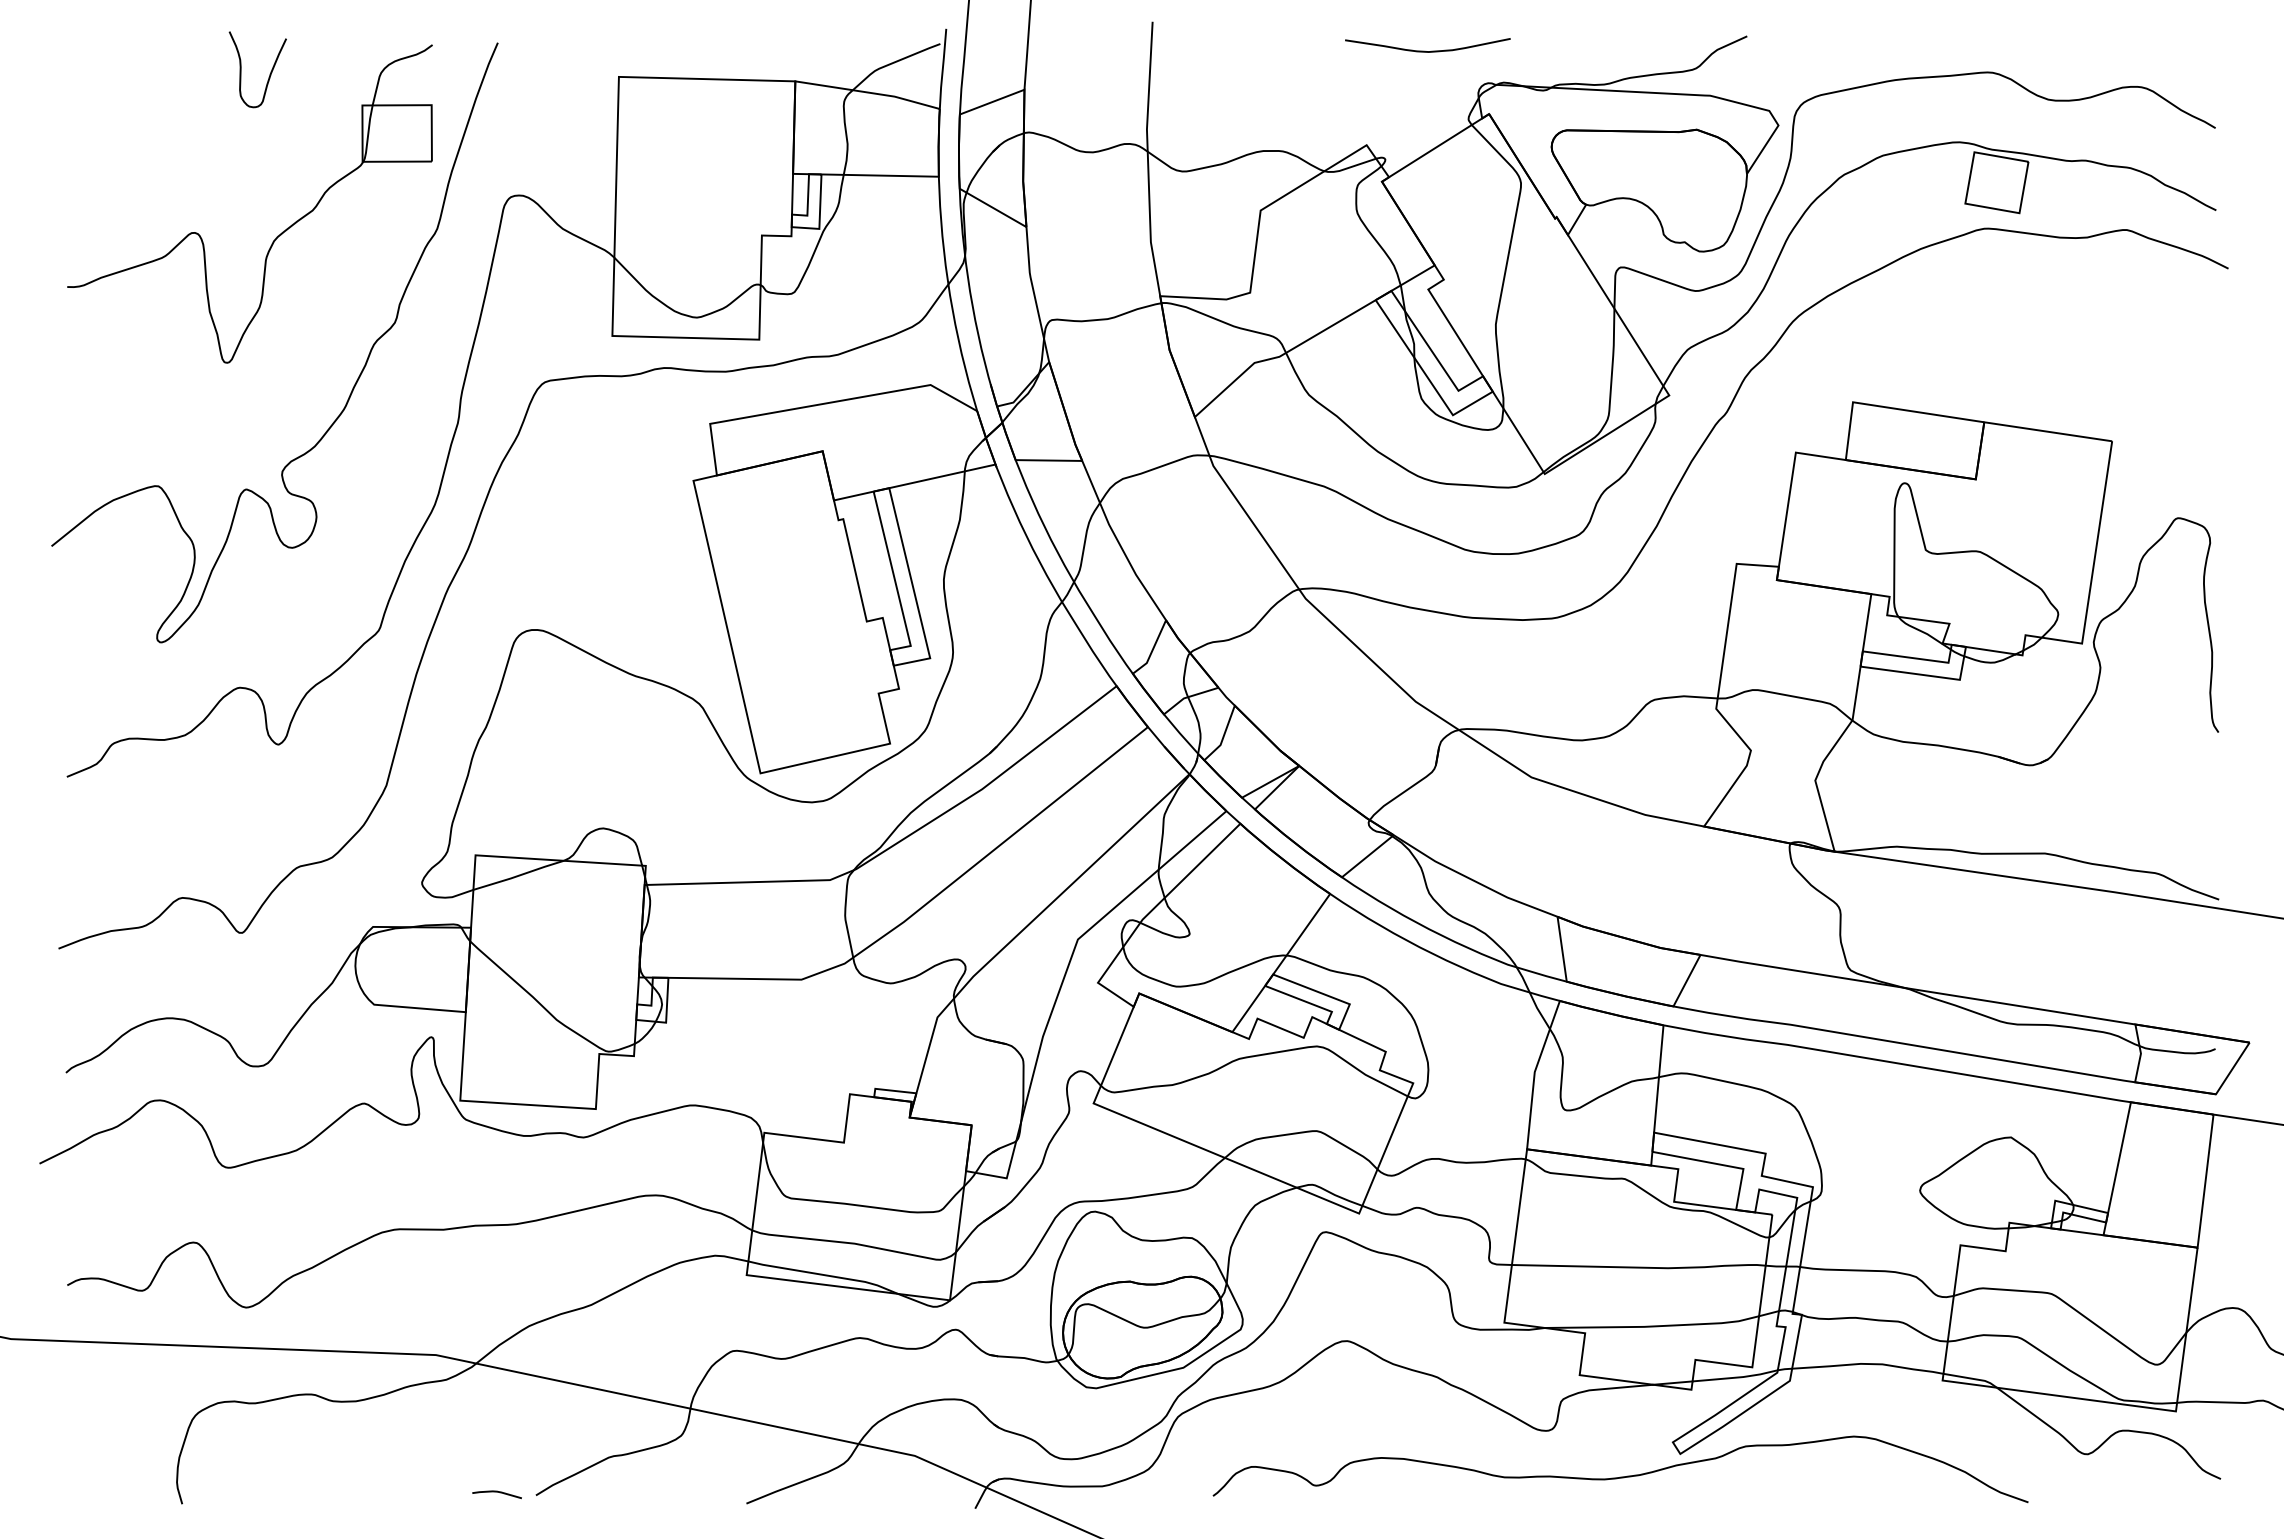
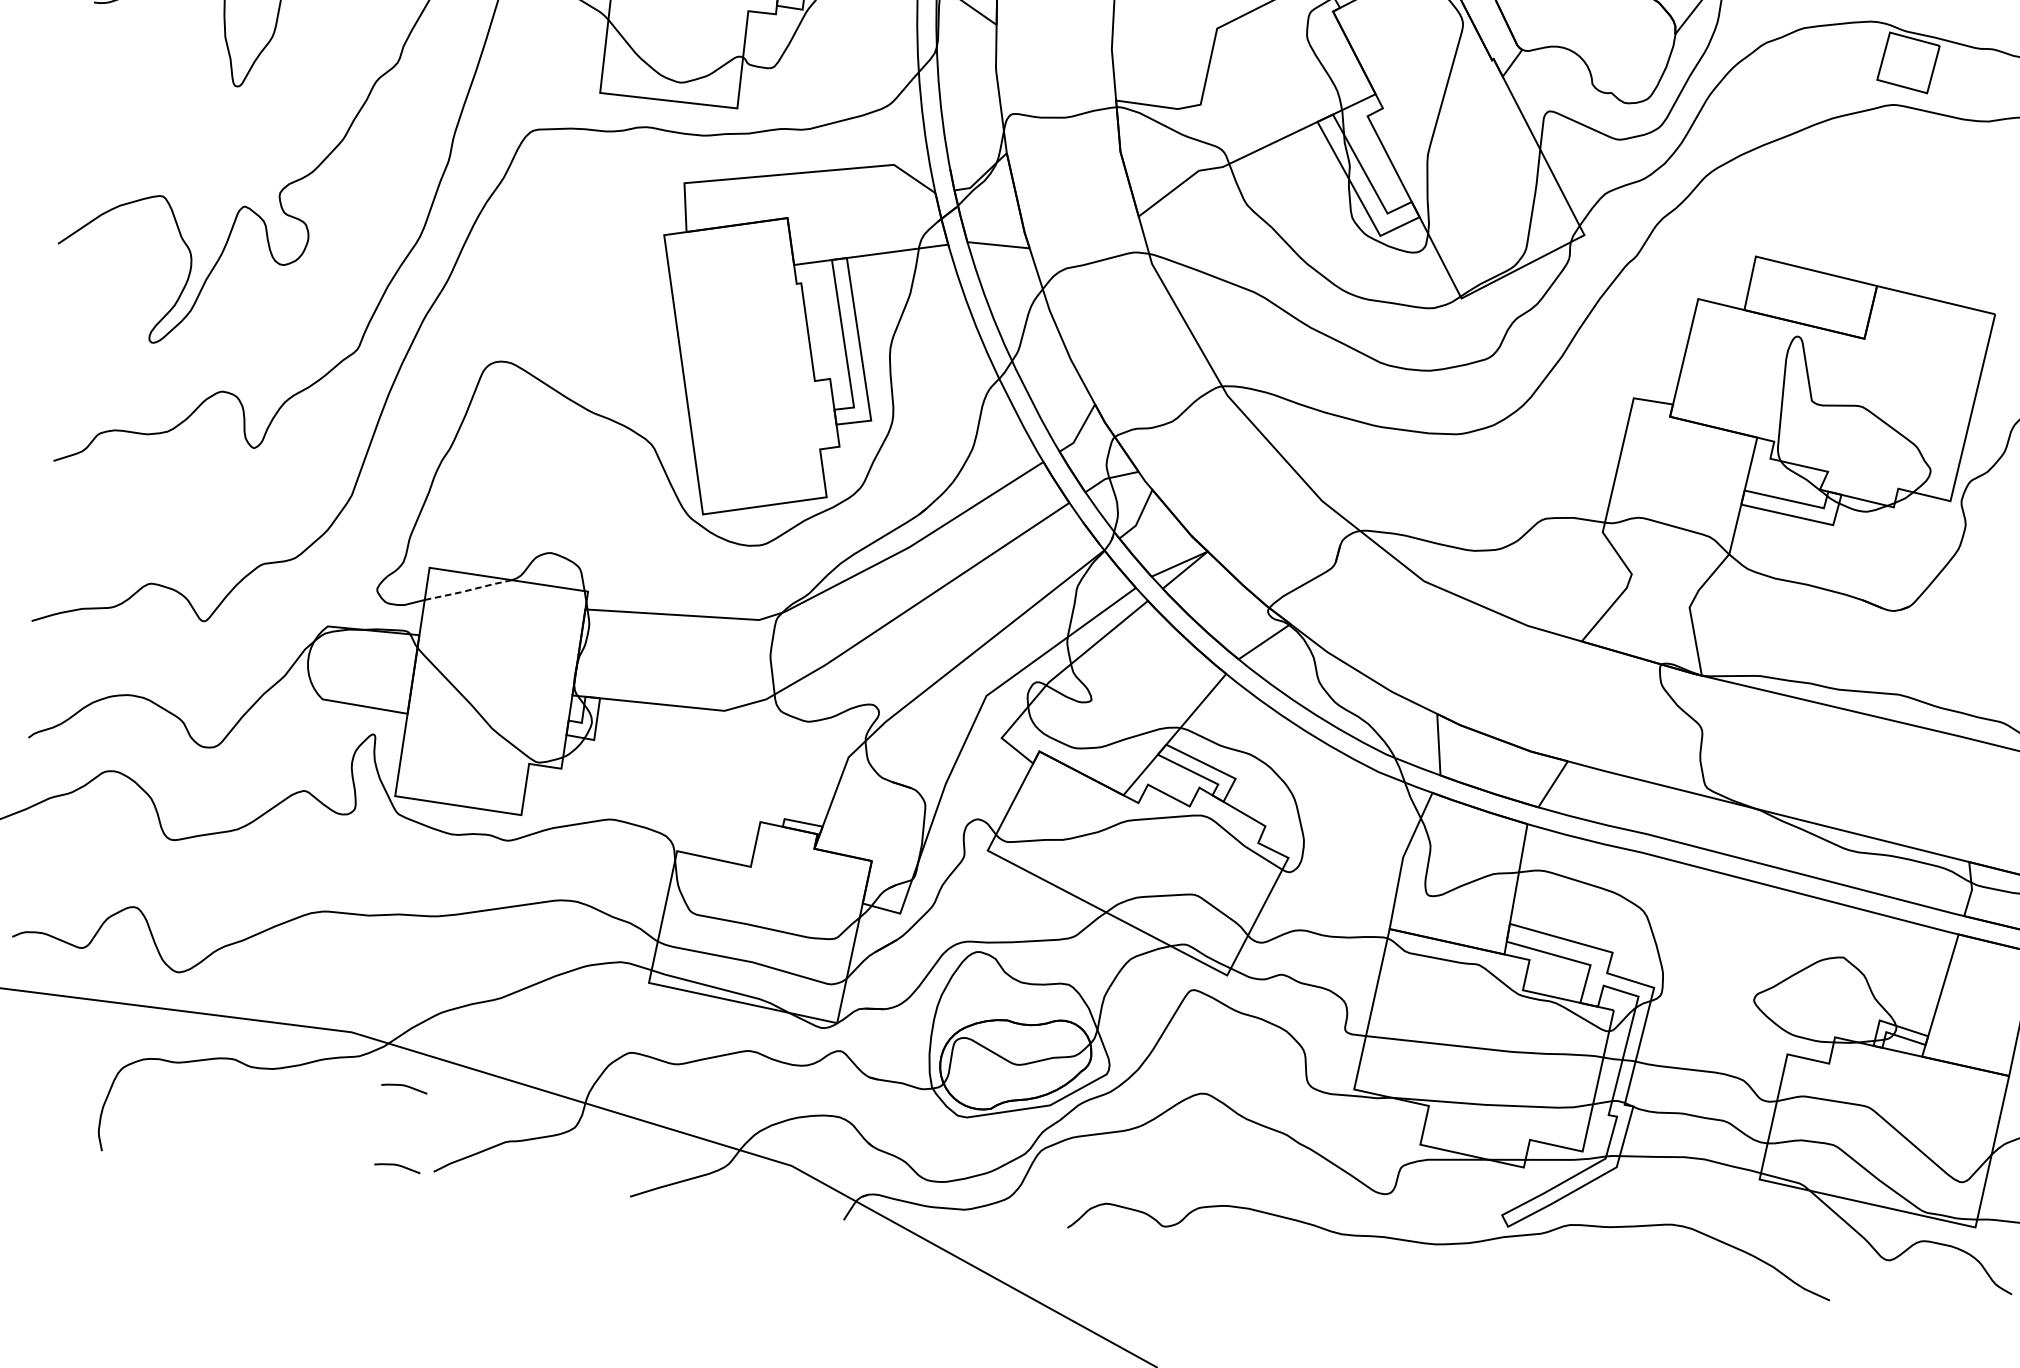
line: (519, 875) -> (469, 590), solid -> dashed
curve: (496, 1407) -> (403, 1086), added

